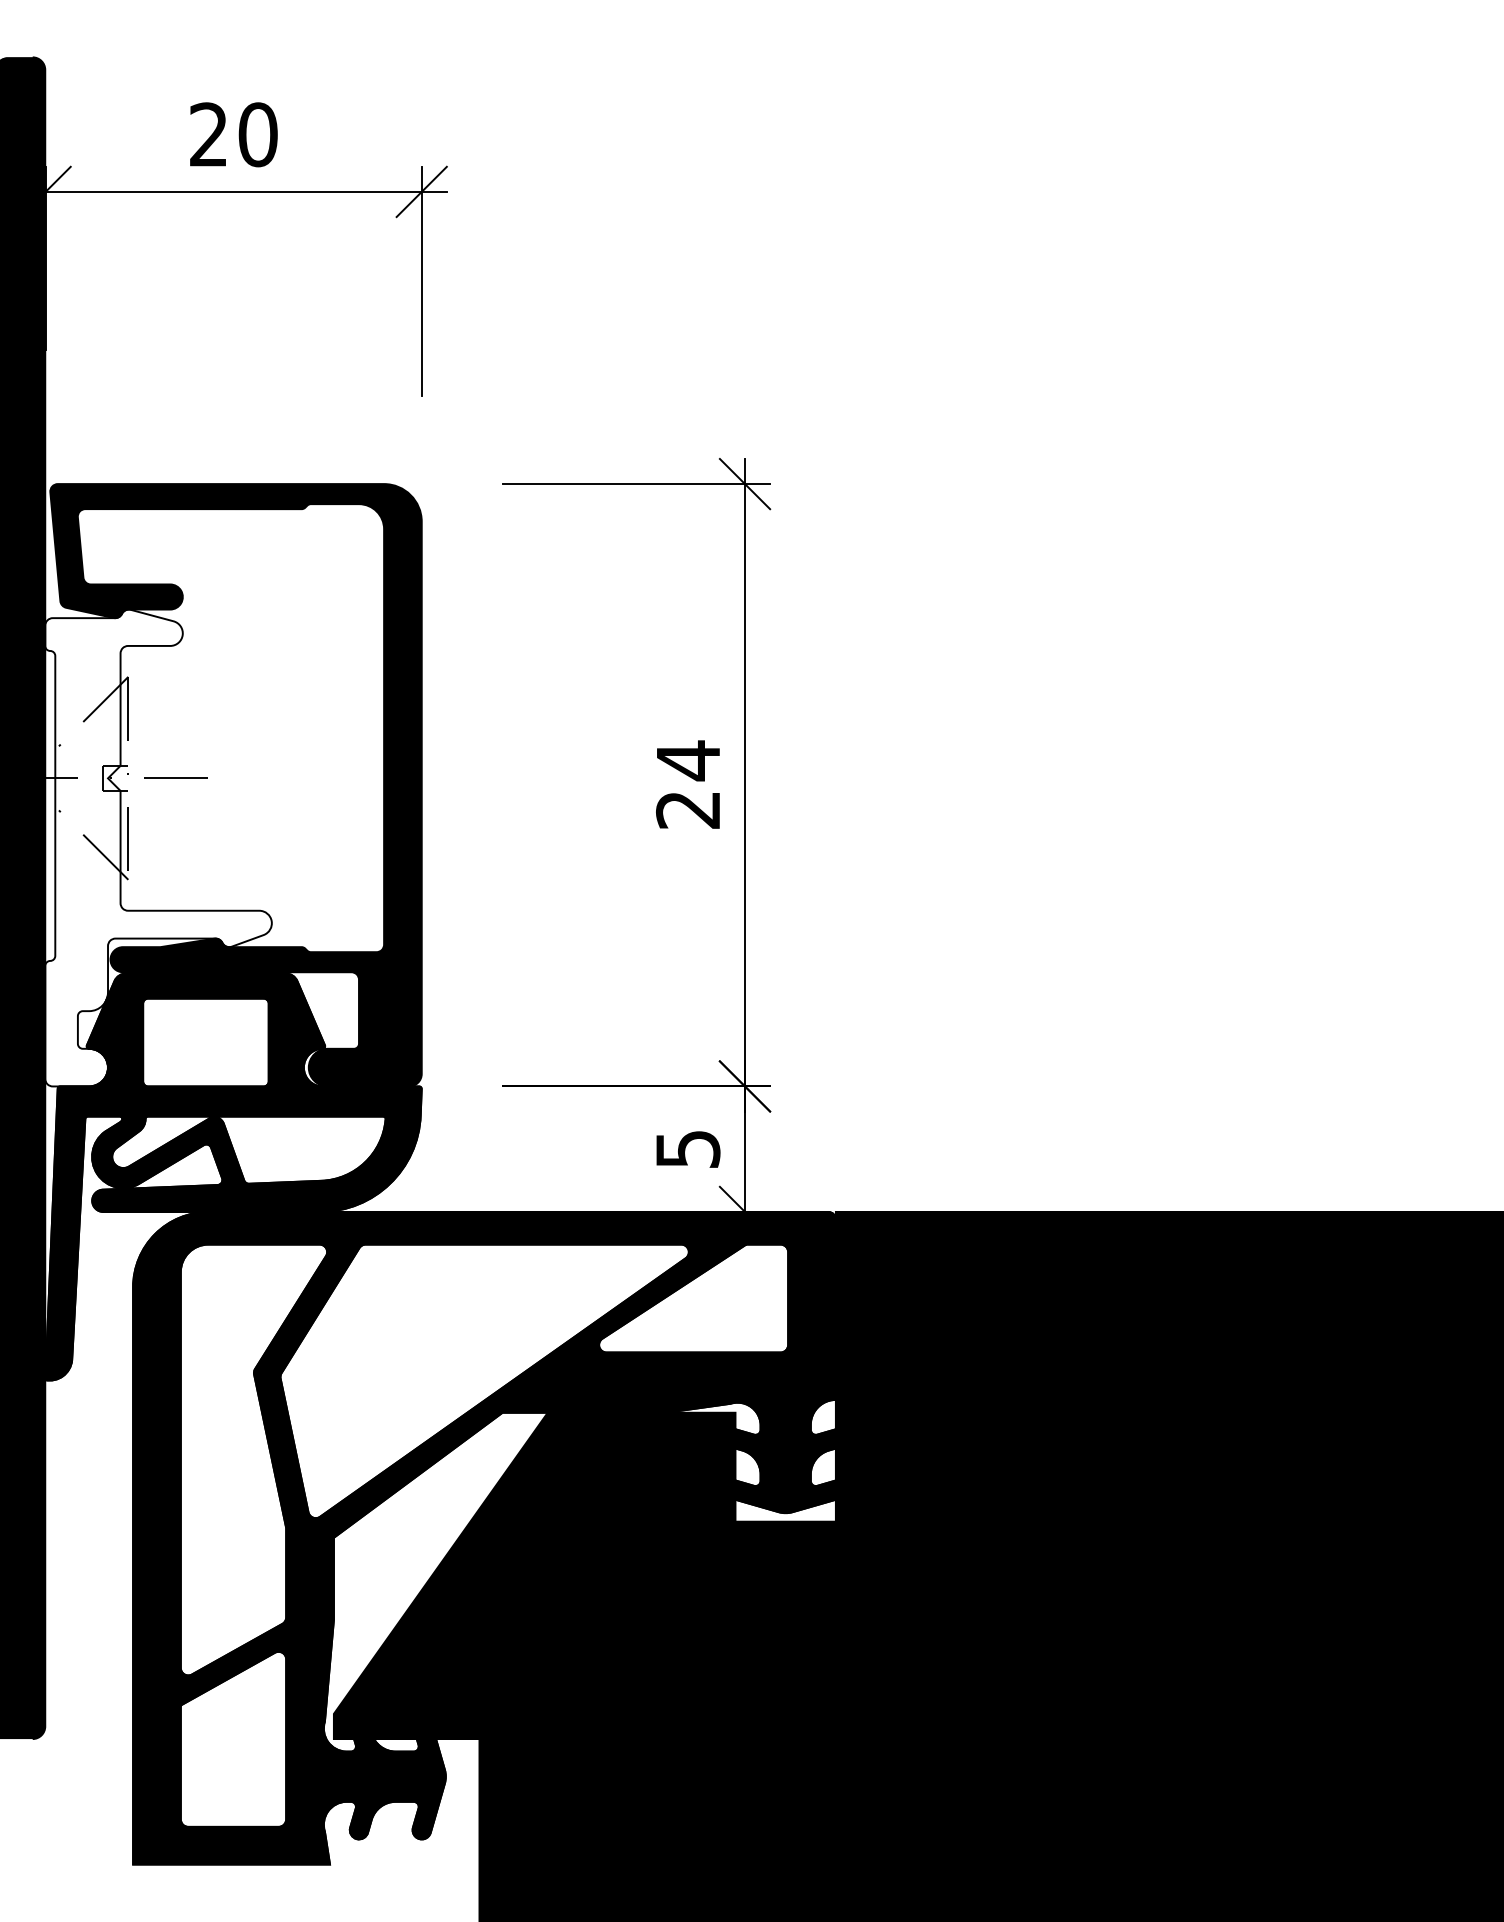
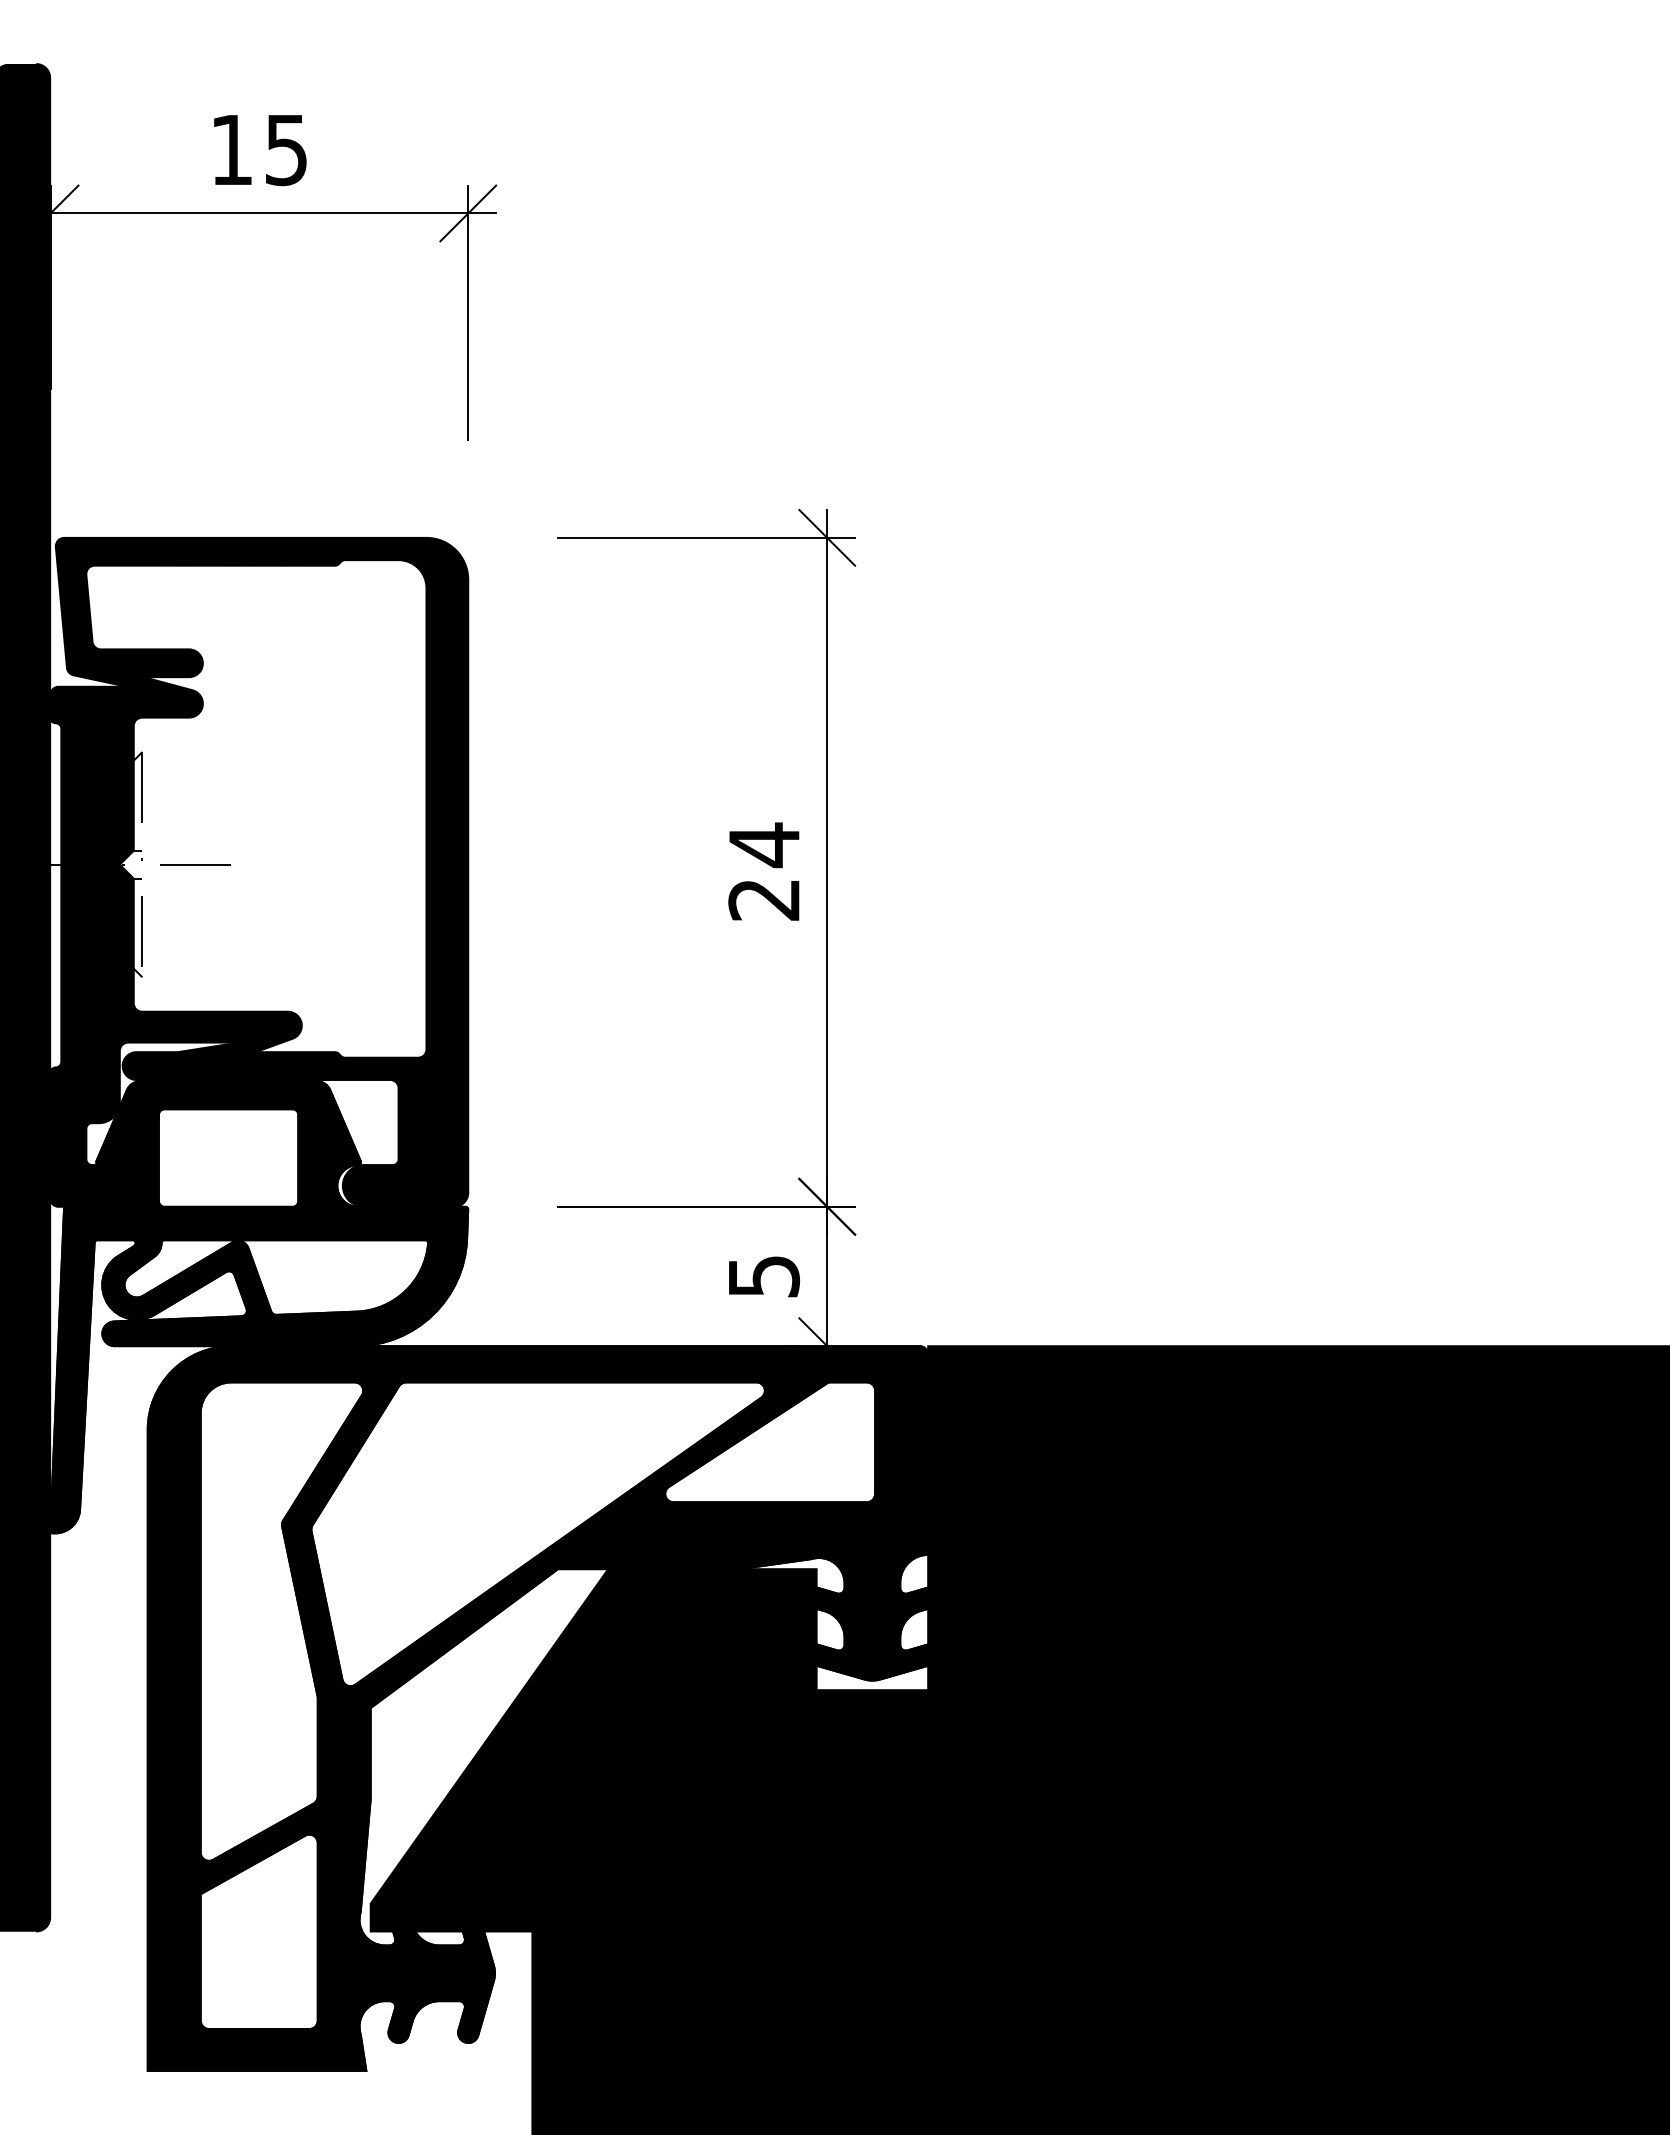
text: (233, 135) -> (259, 150), 20 -> 15
fill: (158, 847) -> (175, 941), added

